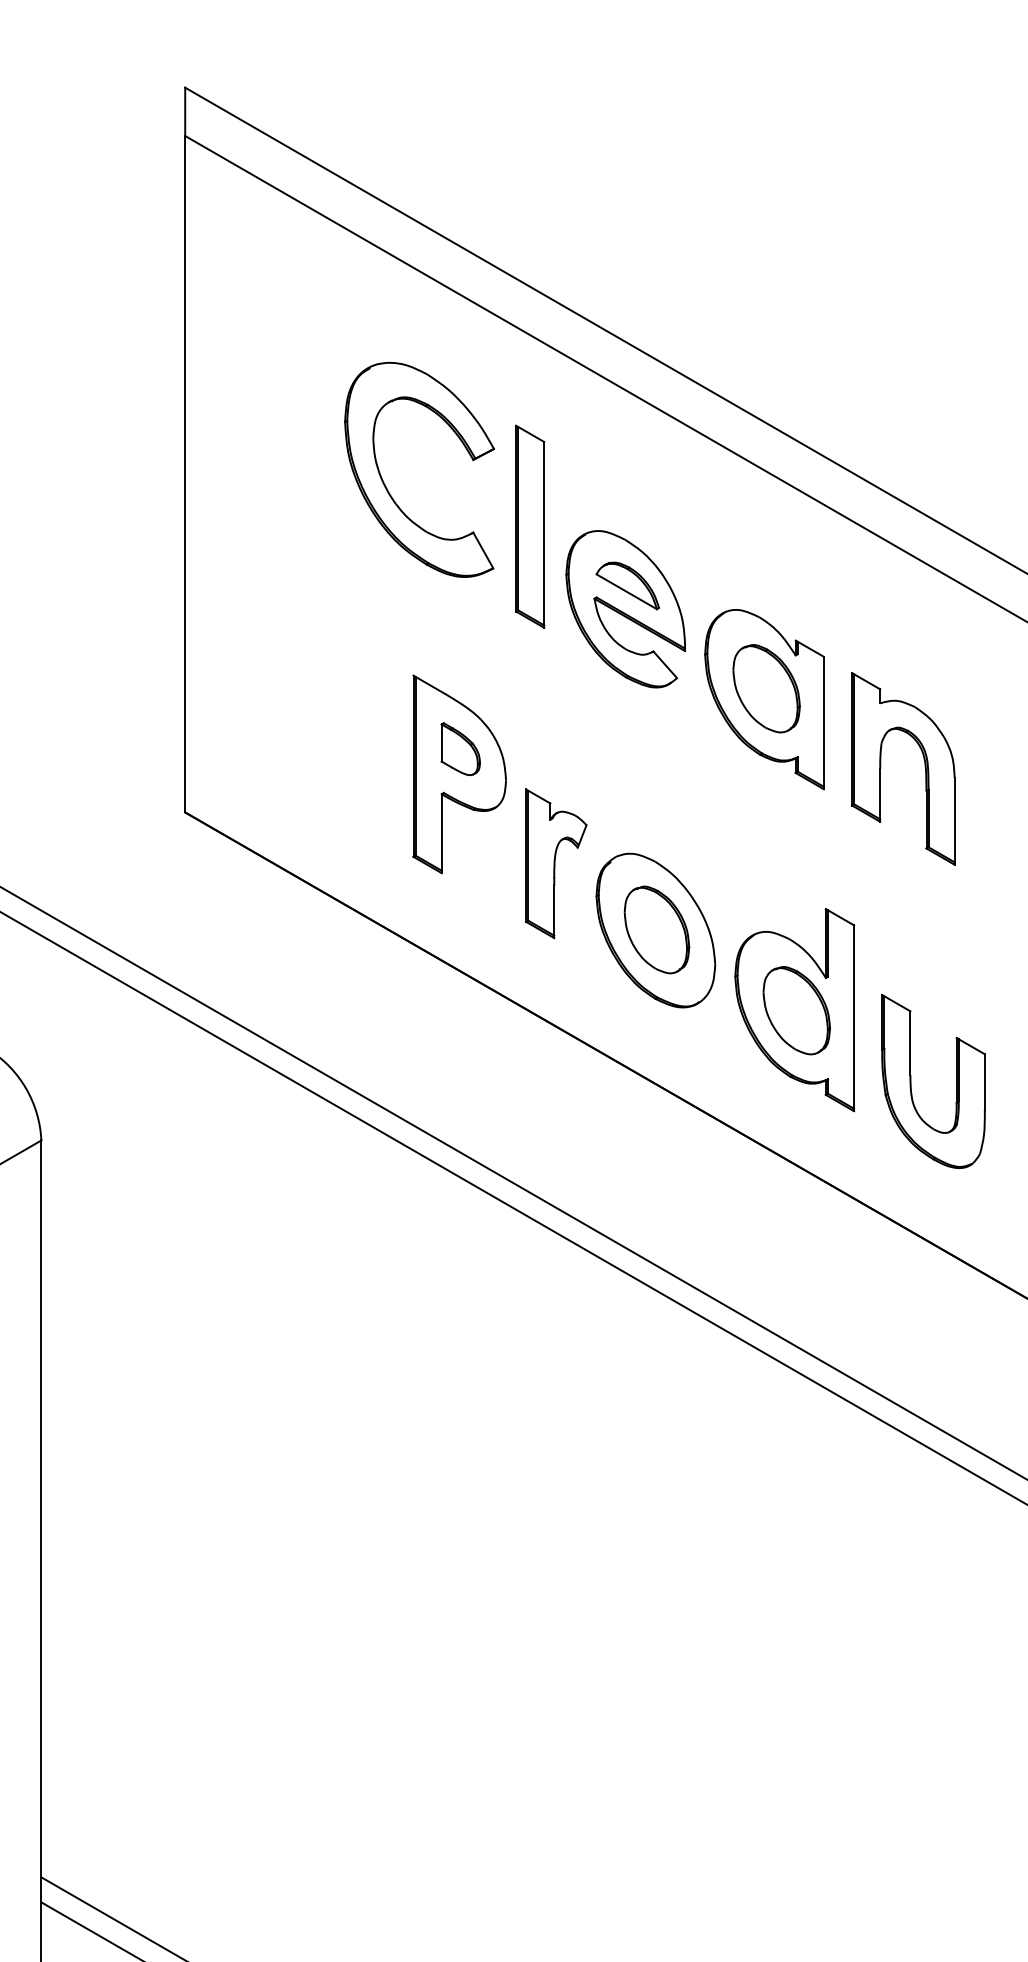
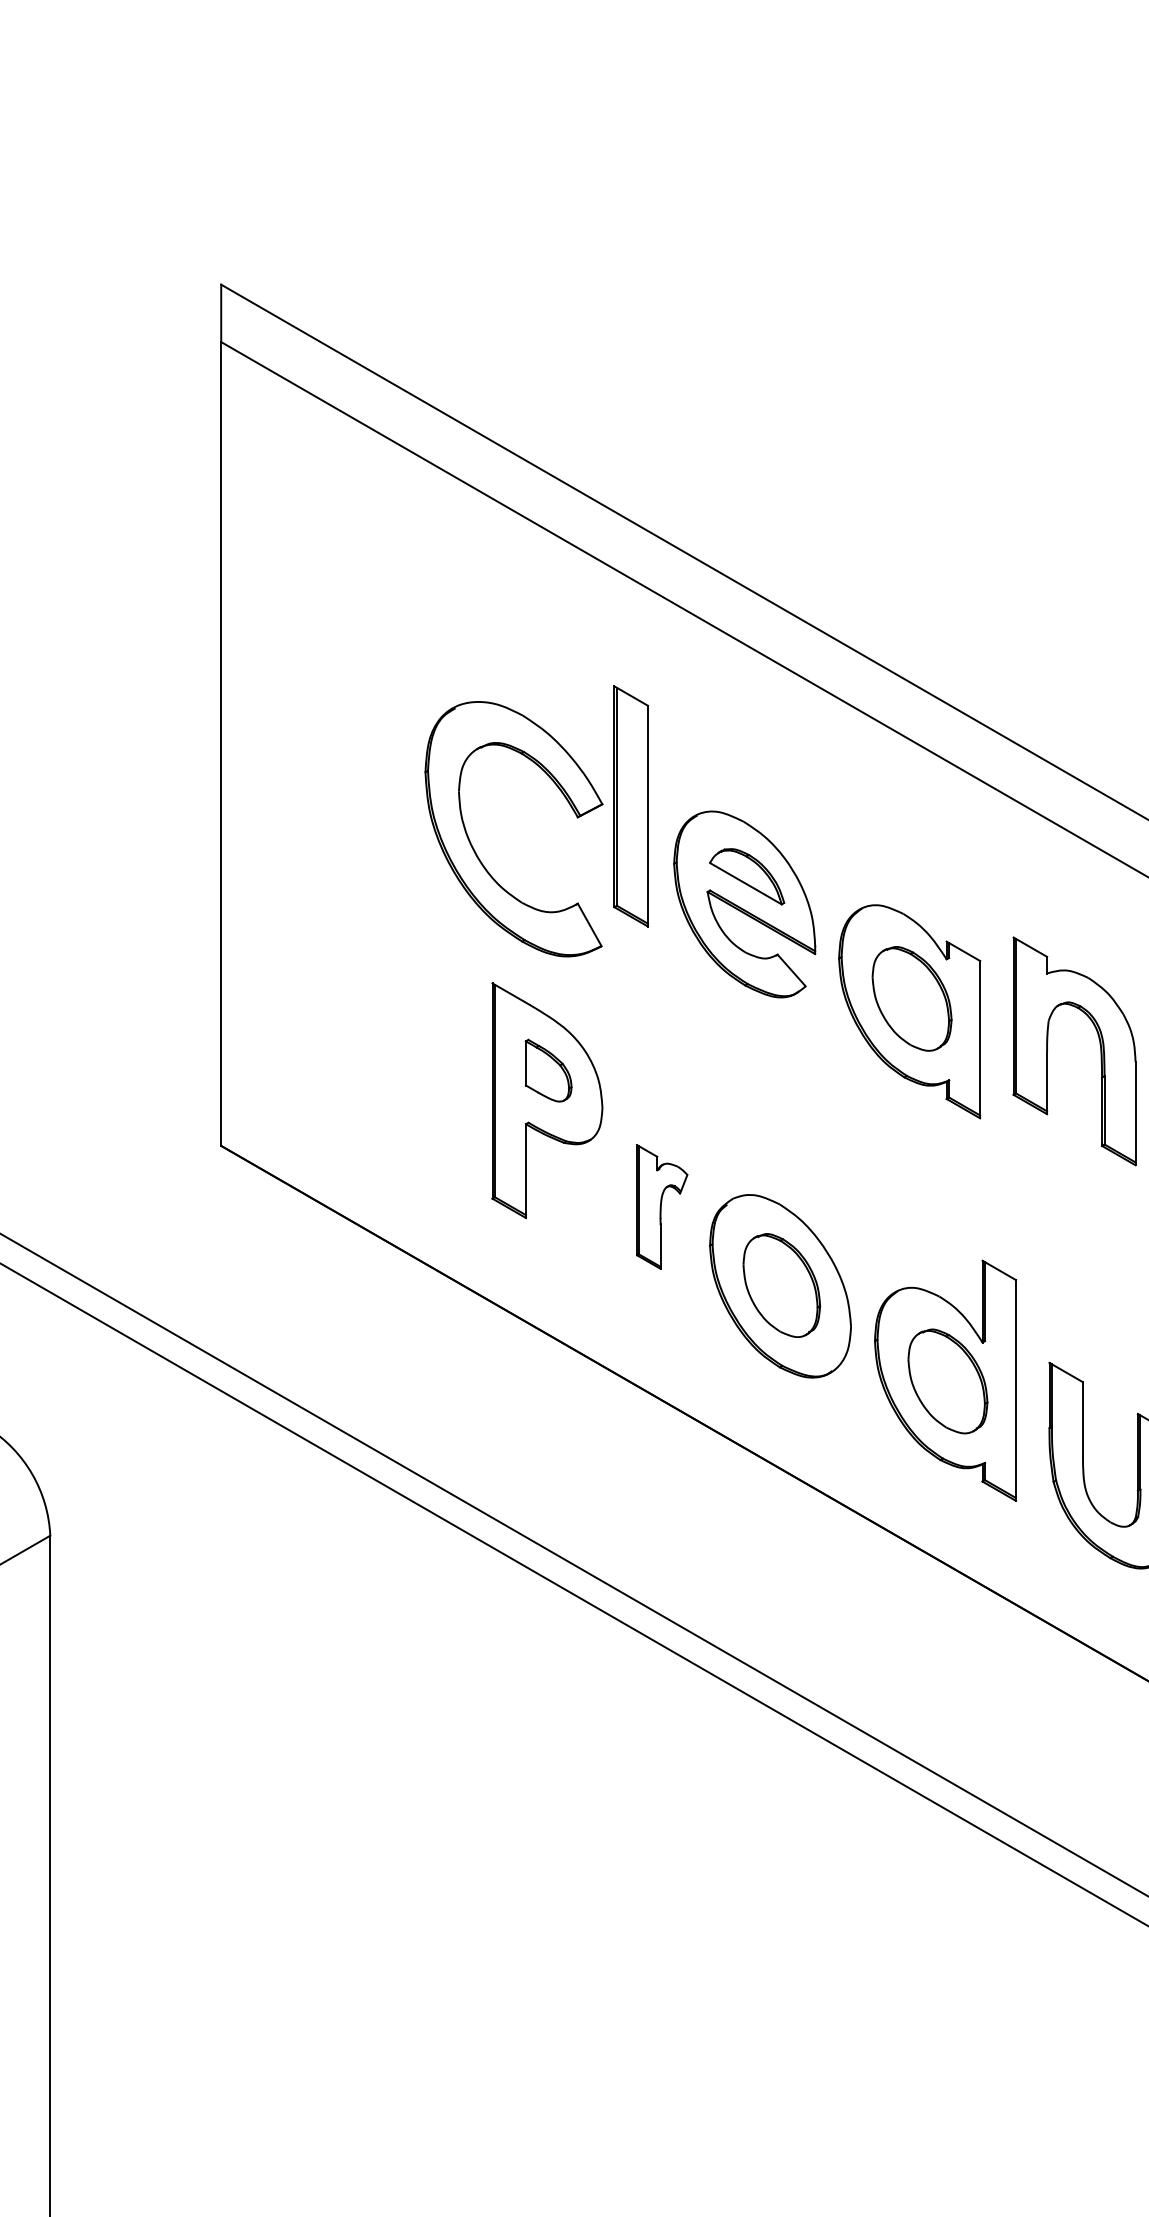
part: (386, 486) -> (474, 848), moved
part: (881, 768) -> (1048, 1050), moved
part: (556, 863) -> (662, 1206), size x0.7

